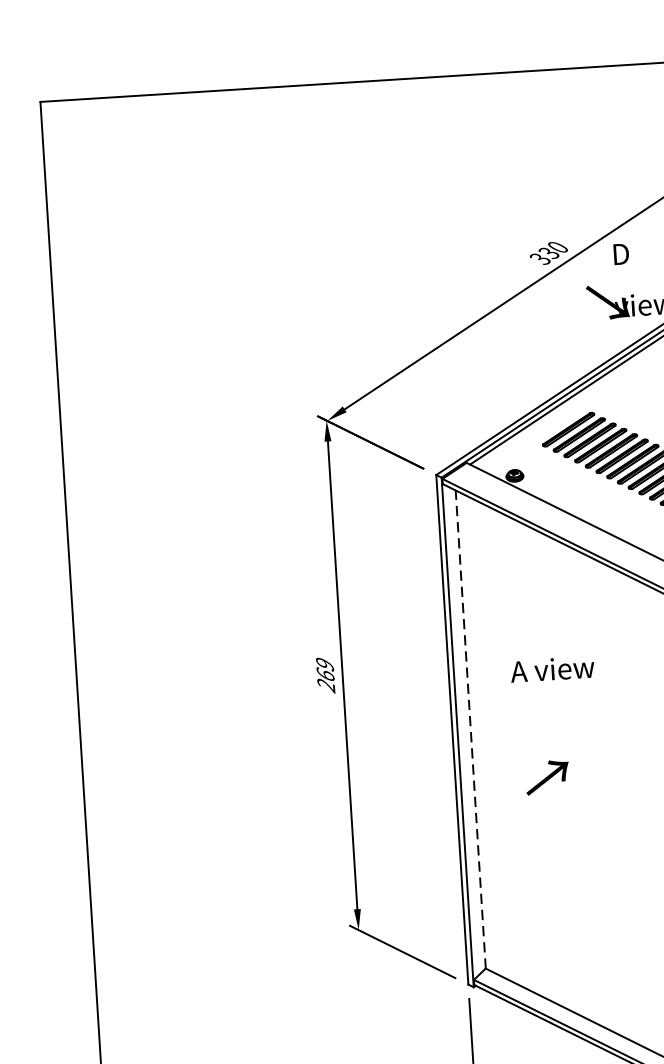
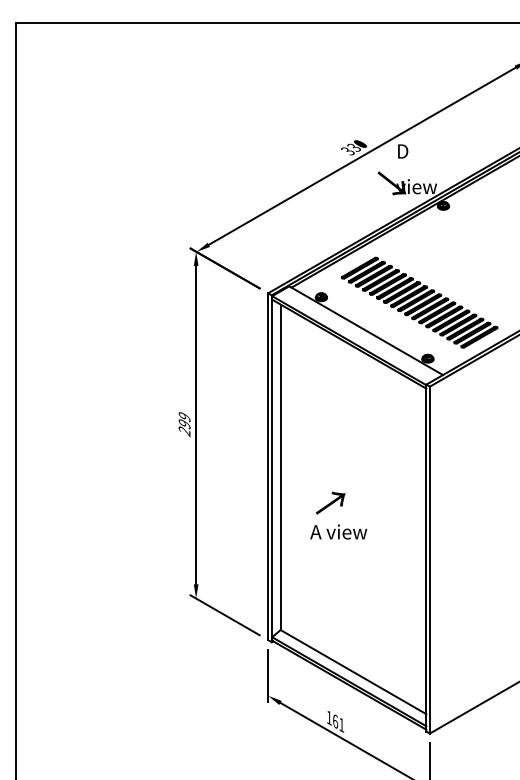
text: (552, 668) -> (338, 531), moved
text: (325, 674) -> (184, 423), 269 -> 299
line: (470, 729) -> (280, 467), dashed -> solid

